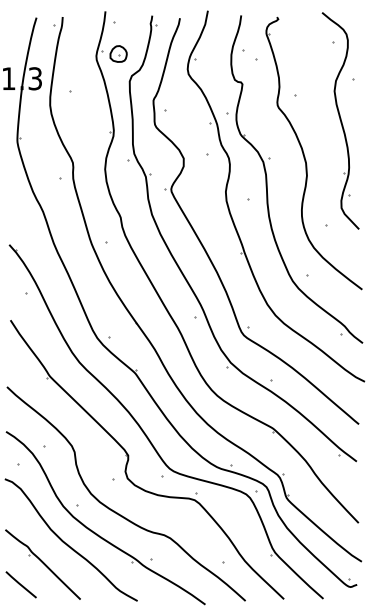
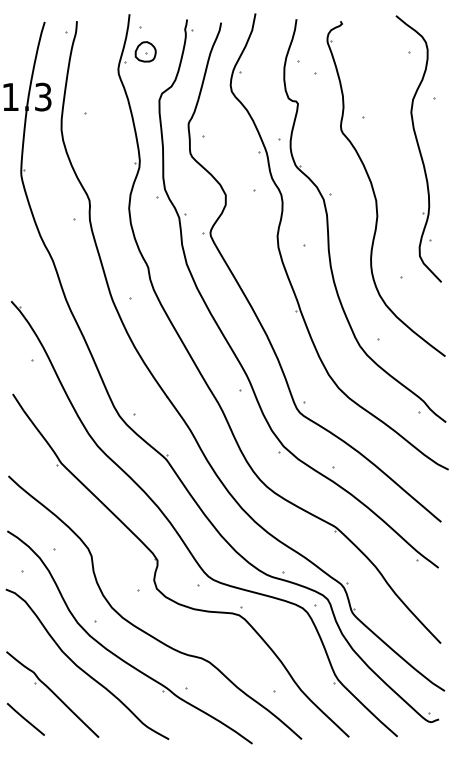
part: (118, 53) -> (145, 51), moved

